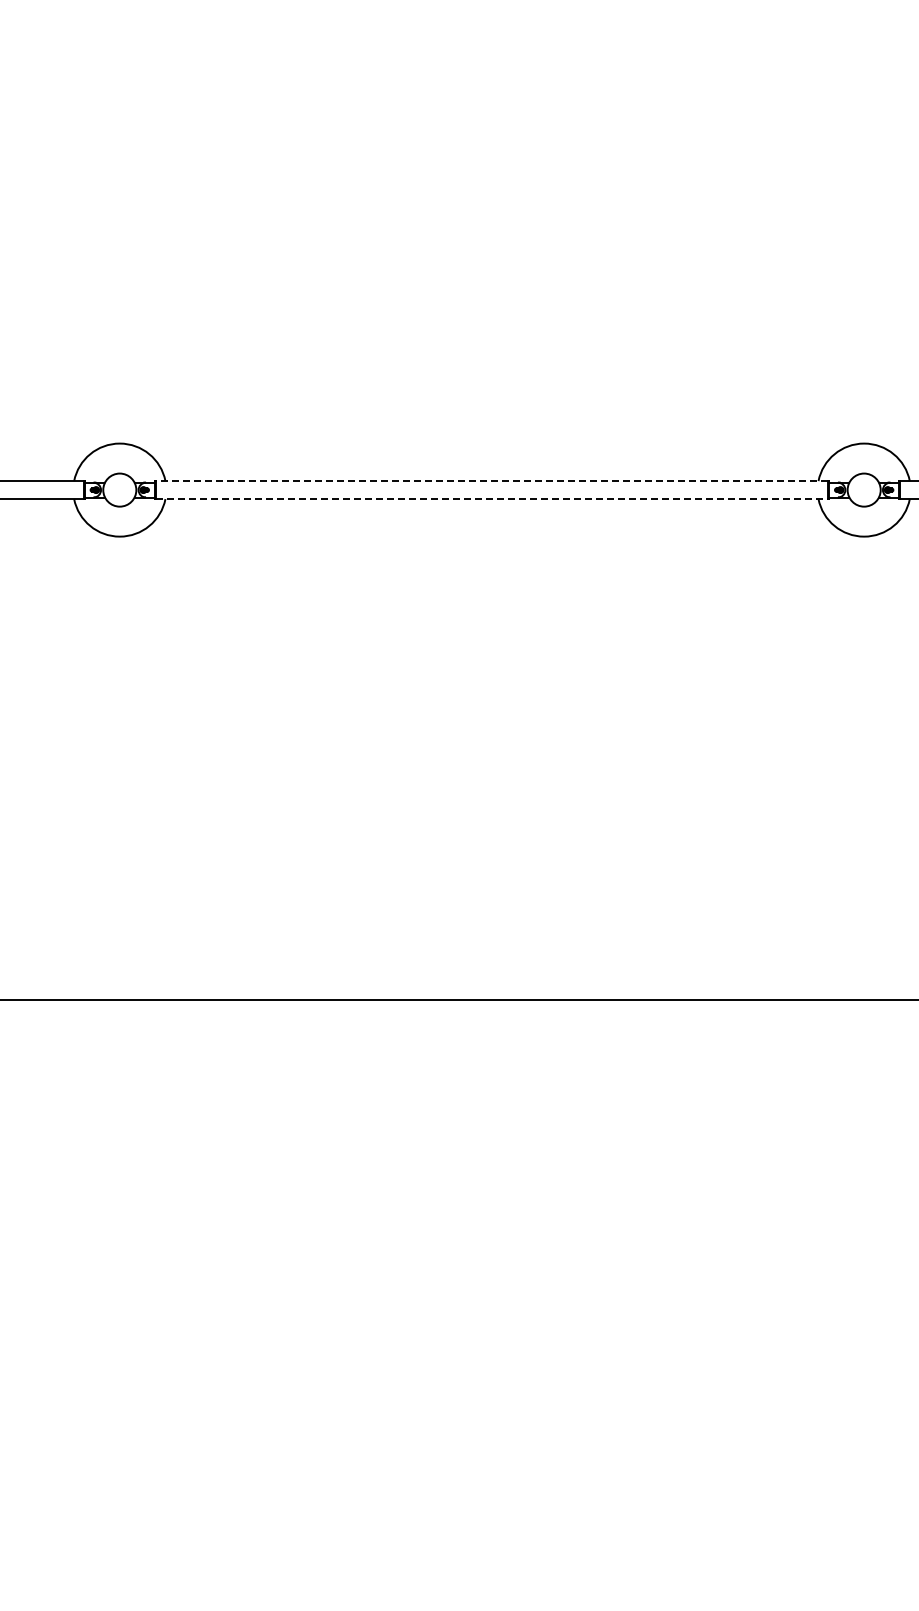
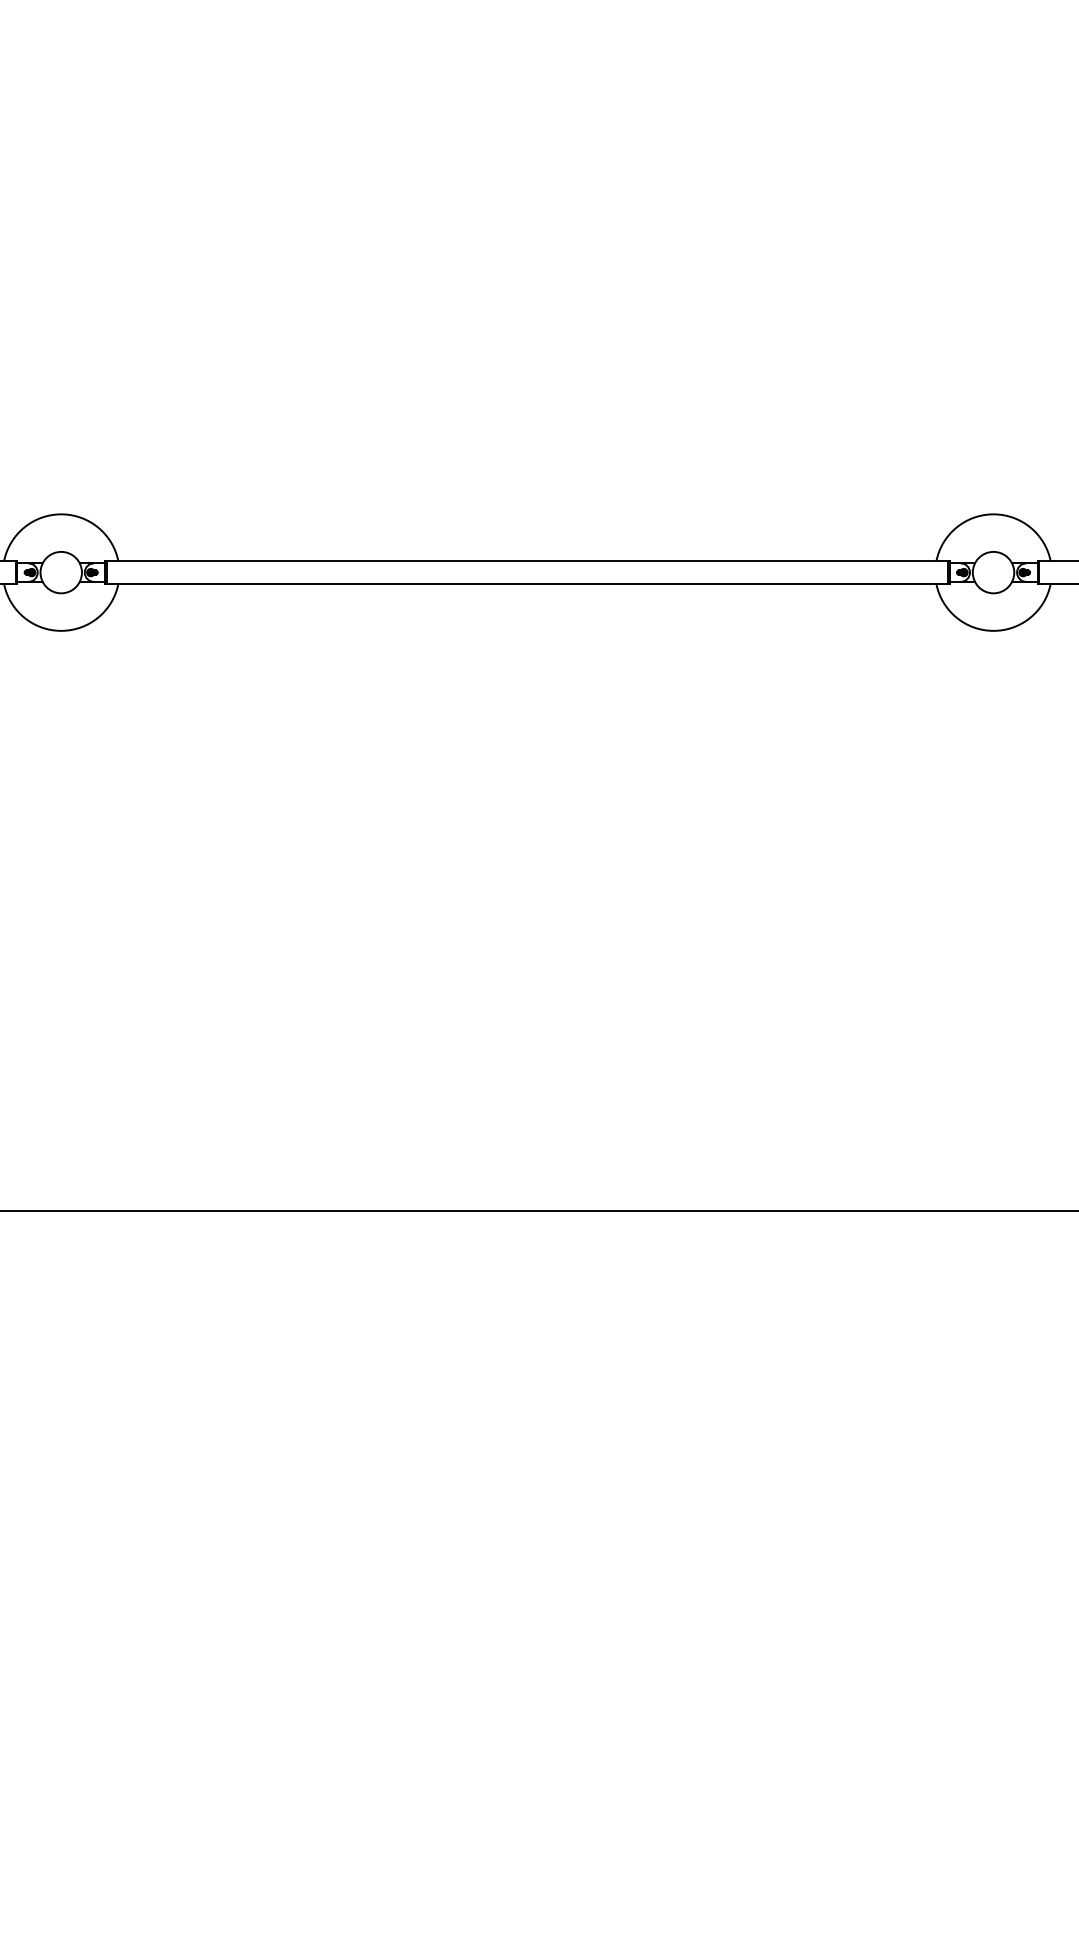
line: (491, 481) -> (526, 561), dashed -> solid
line: (491, 499) -> (526, 584), dashed -> solid

